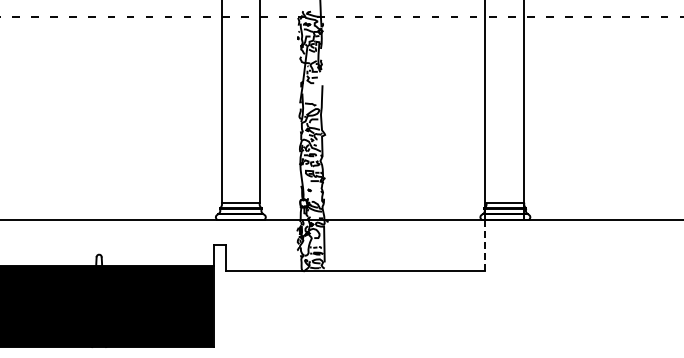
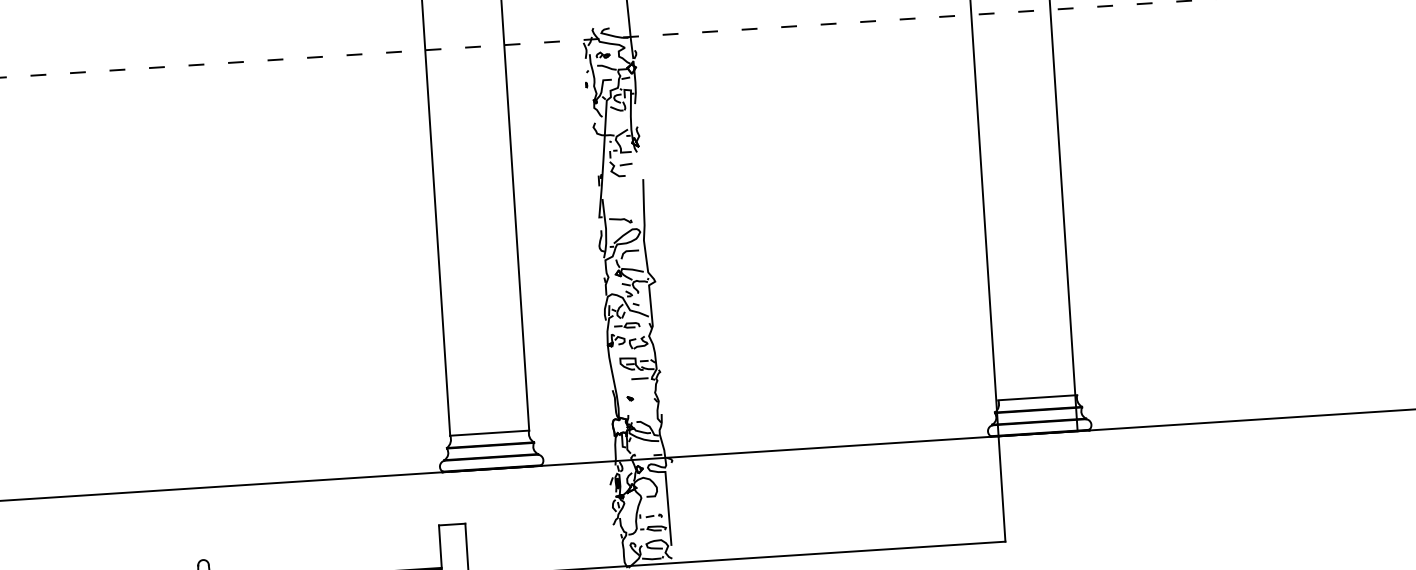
line: (485, 245) -> (1002, 489), dashed -> solid

